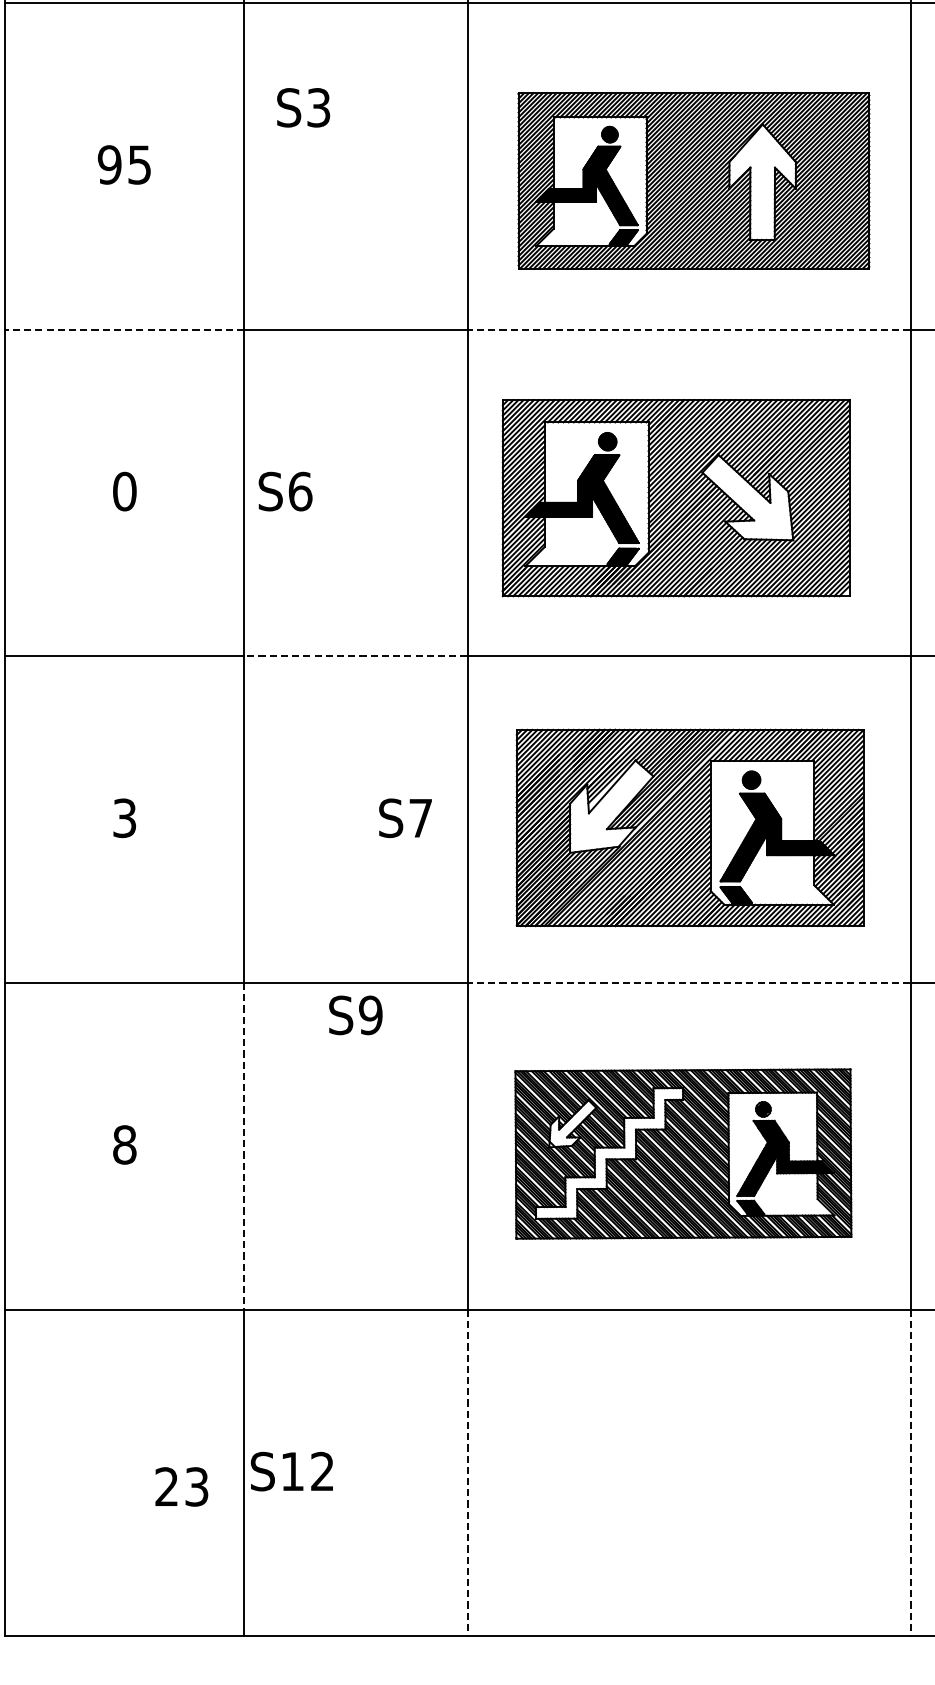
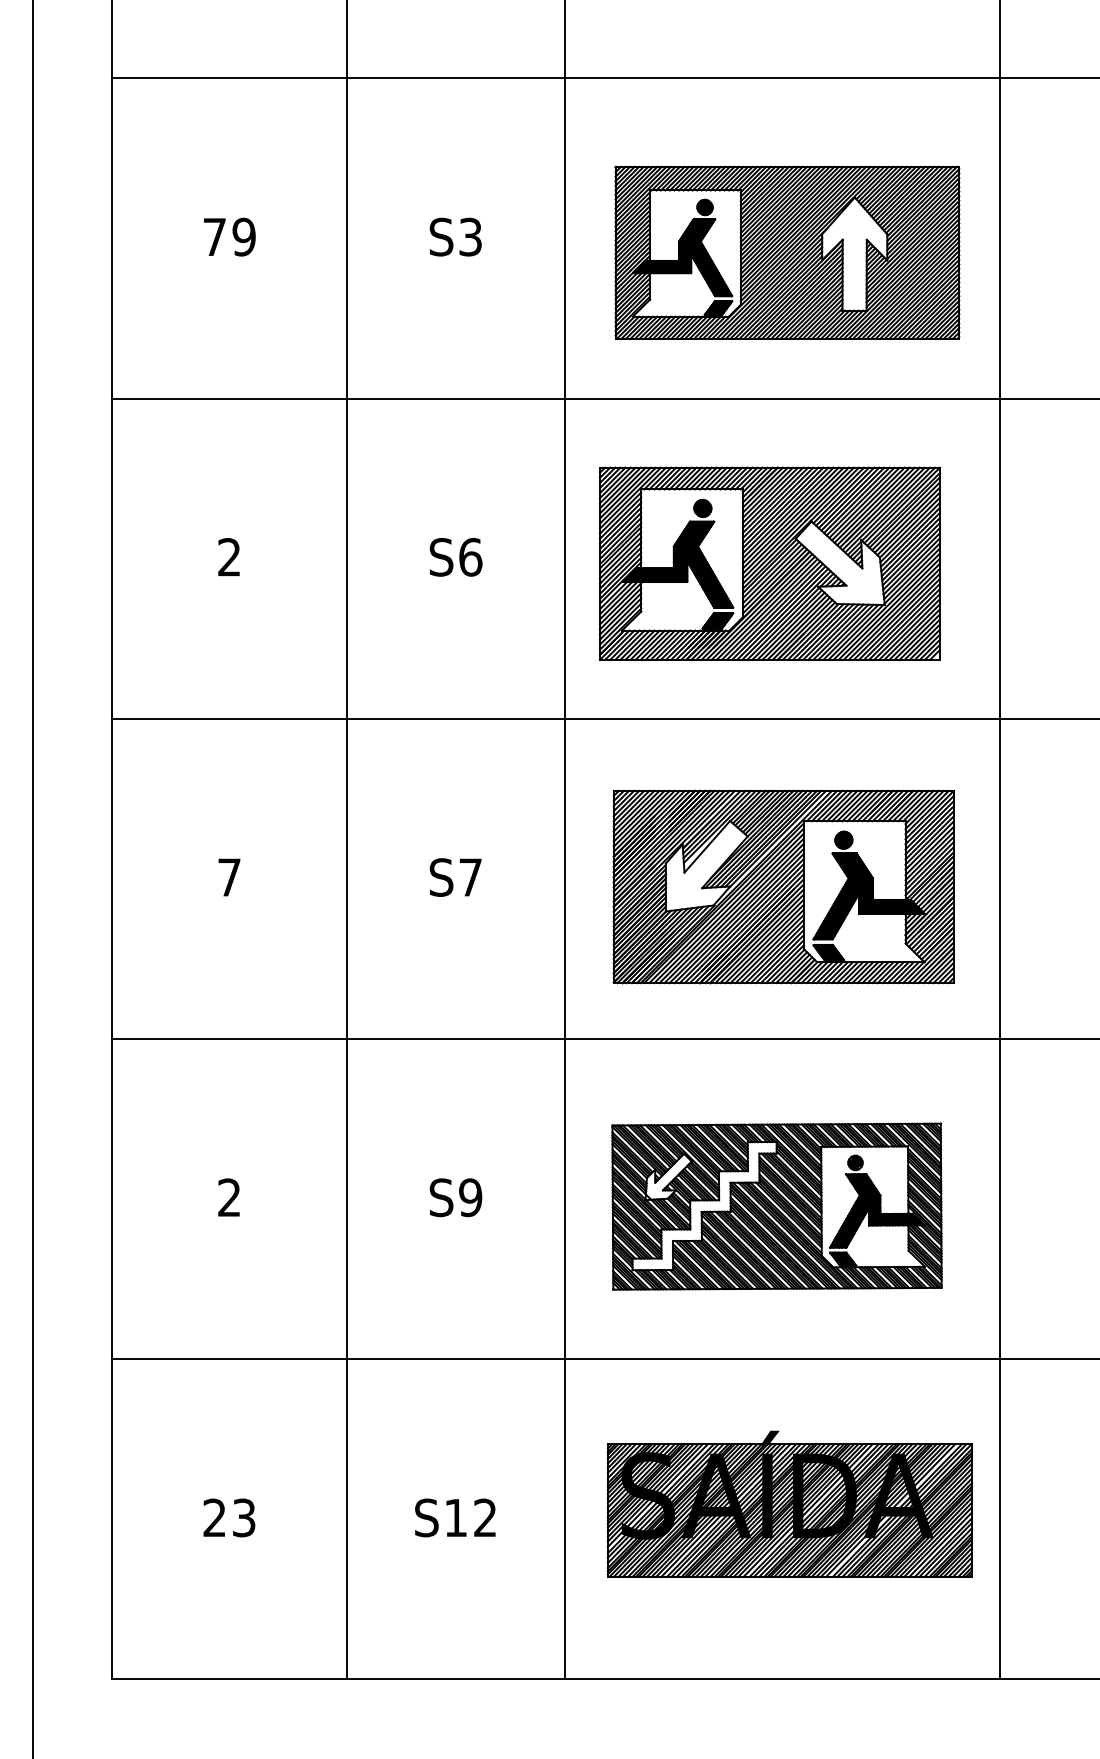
text: (303, 107) -> (455, 236), moved
text: (124, 164) -> (229, 236), 95 -> 79
line: (124, 329) -> (229, 398), dashed -> solid
line: (688, 329) -> (782, 398), dashed -> solid
text: (124, 491) -> (229, 557), 0 -> 2
text: (284, 491) -> (455, 557), moved
line: (355, 656) -> (455, 718), dashed -> solid
text: (124, 818) -> (229, 877), 3 -> 7
text: (405, 818) -> (455, 877), moved
line: (688, 983) -> (782, 1039), dashed -> solid
text: (355, 1015) -> (455, 1197), moved
text: (124, 1144) -> (229, 1197), 8 -> 2
line: (244, 1146) -> (346, 1199), dashed -> solid
part: (696, 1456) -> (789, 1503), added
text: (292, 1471) -> (455, 1517), moved
line: (467, 1473) -> (565, 1519), dashed -> solid
line: (910, 1473) -> (999, 1519), dashed -> solid
text: (181, 1486) -> (229, 1517), moved

